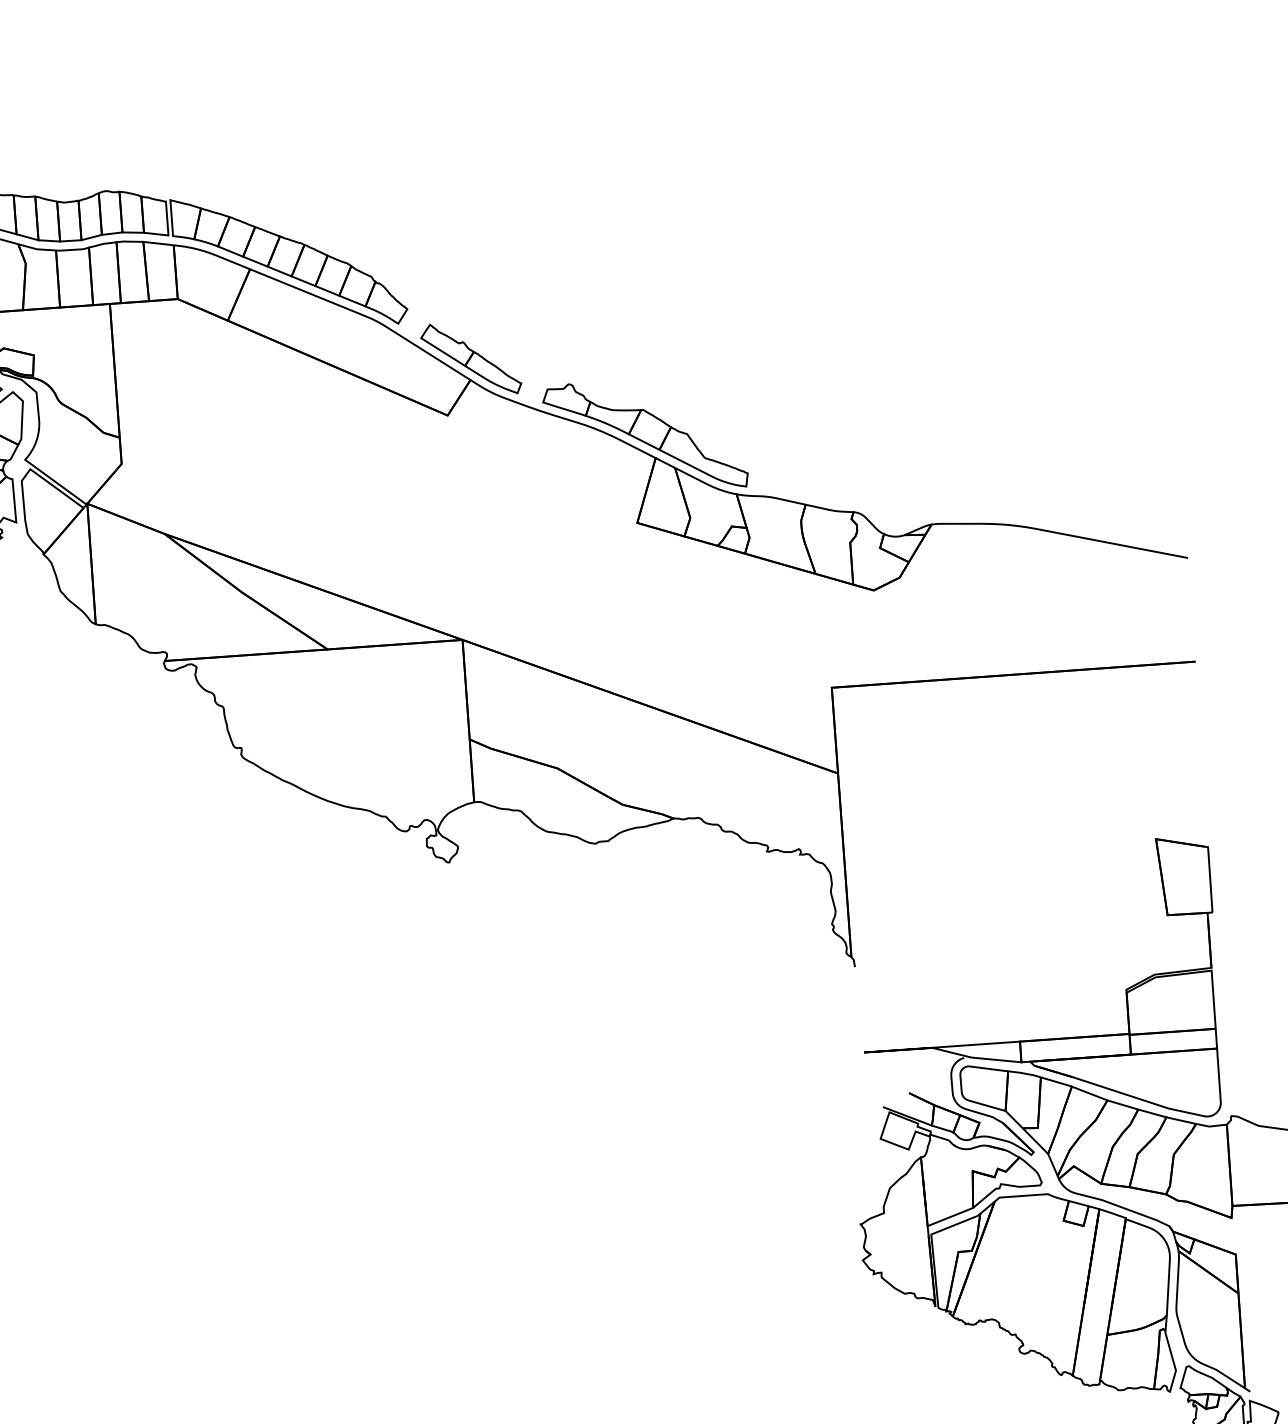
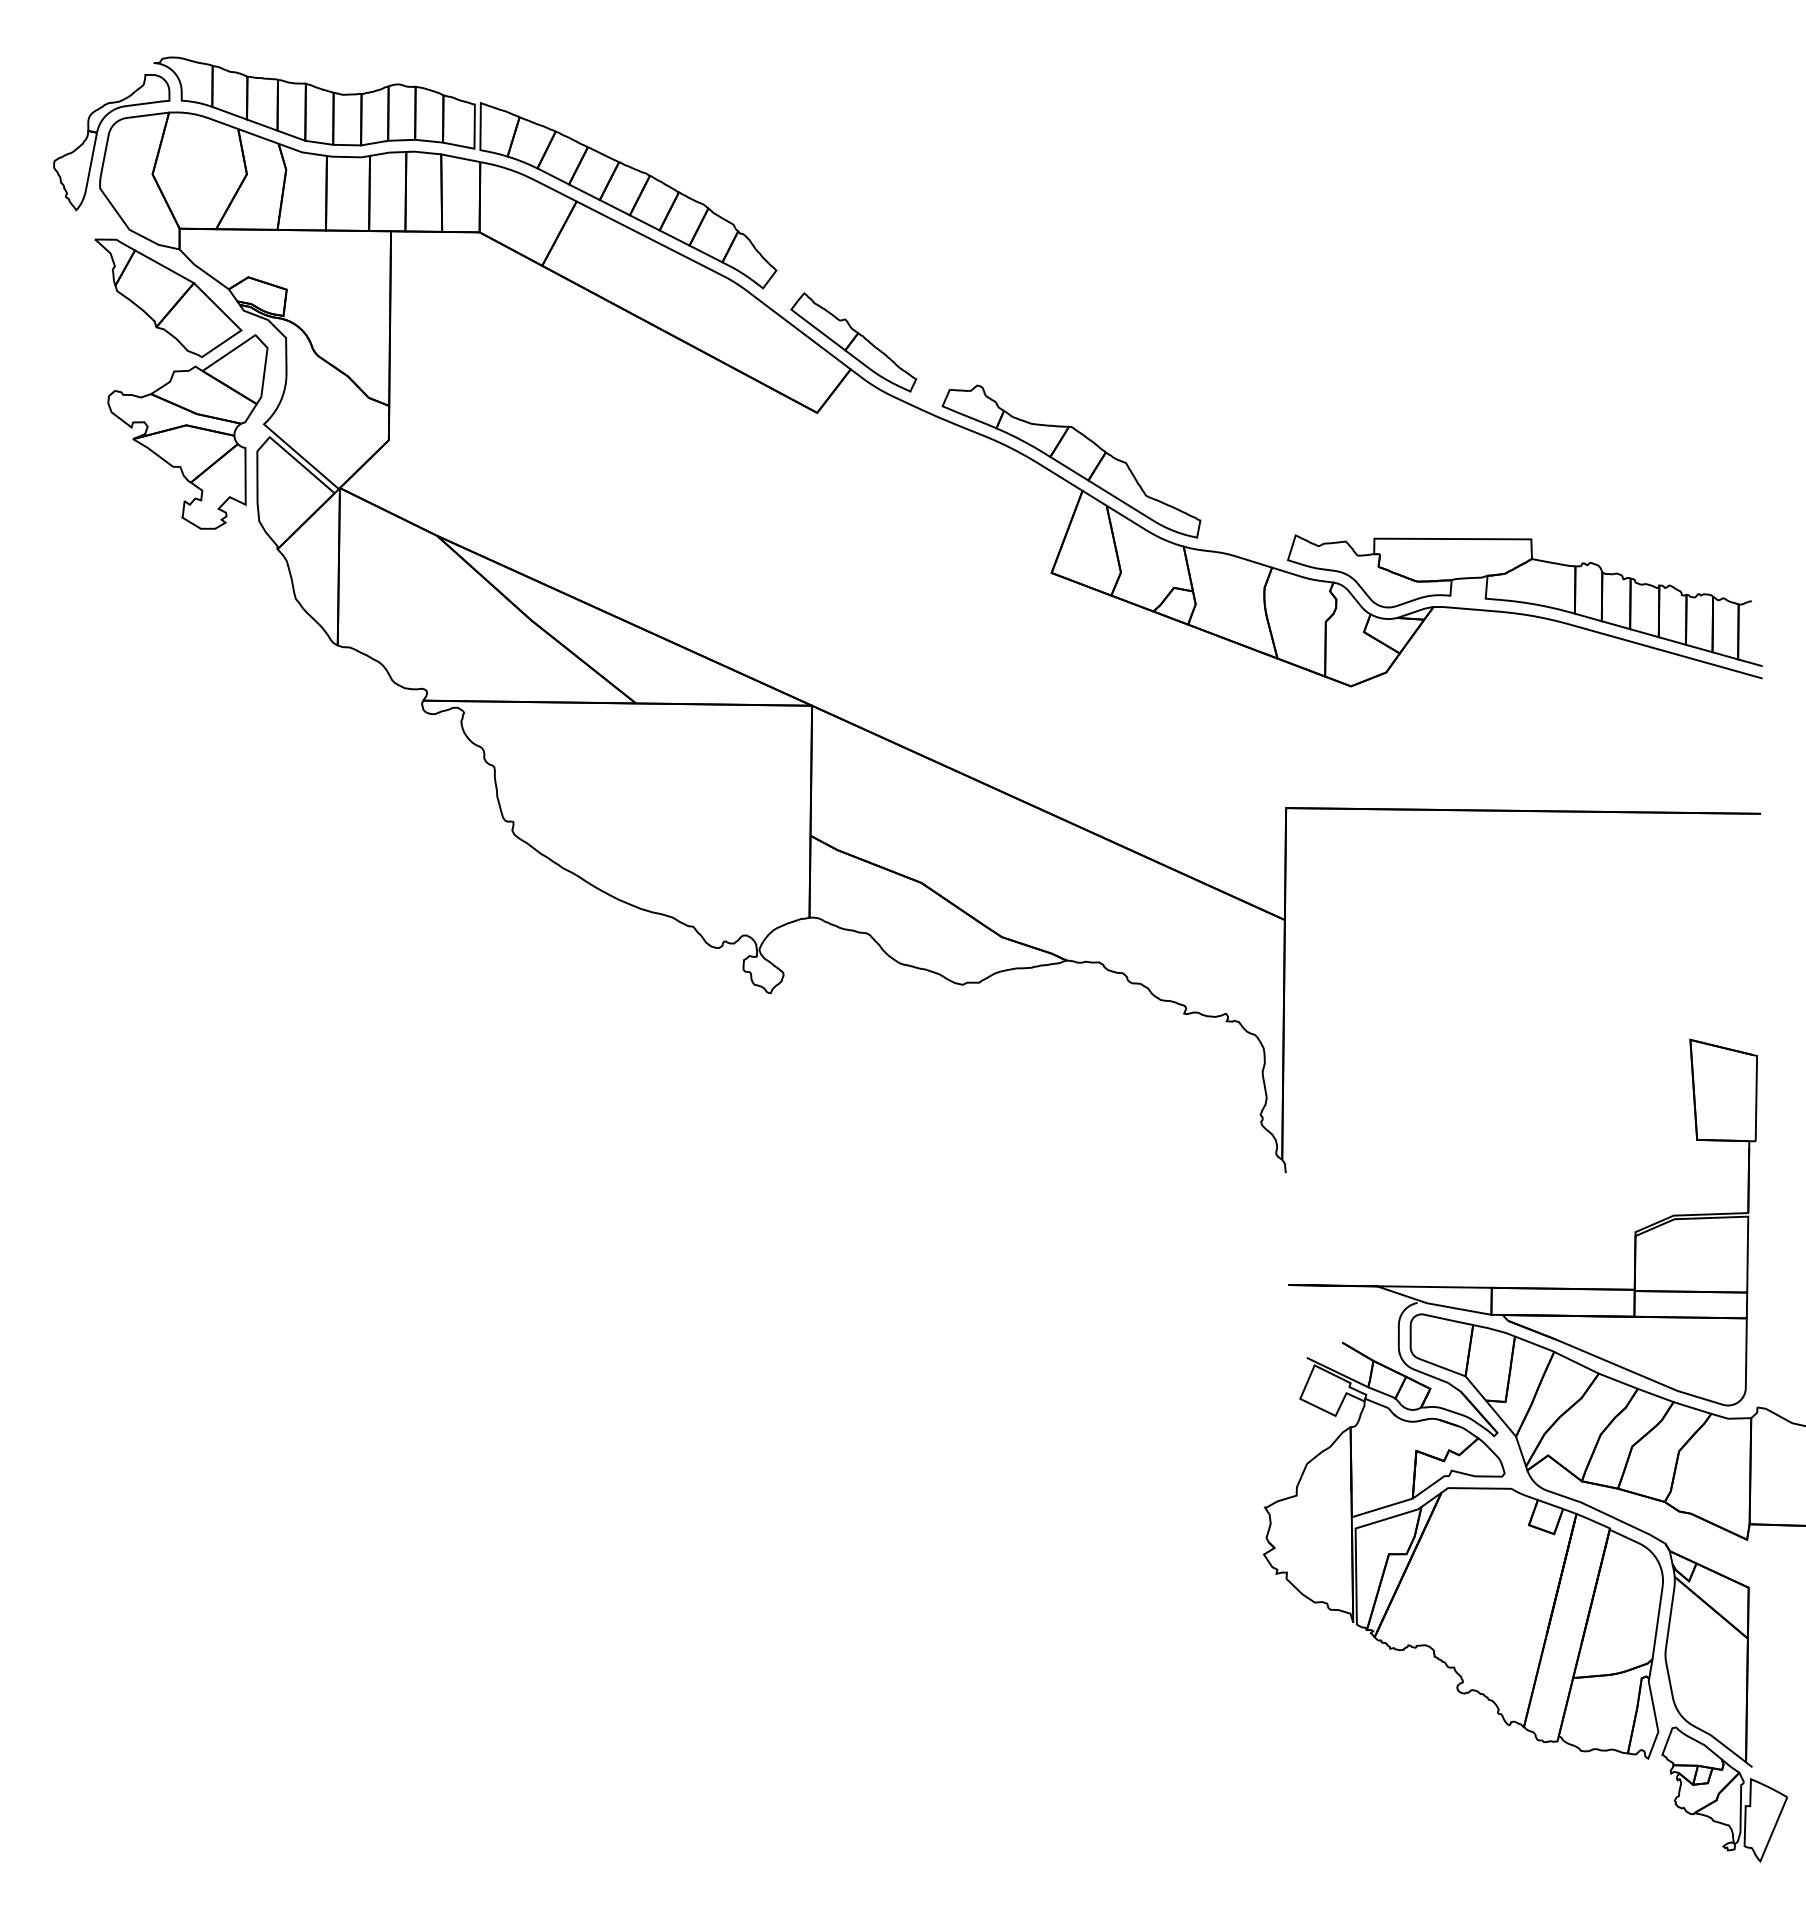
part: (1000, 513) -> (1524, 600), added

